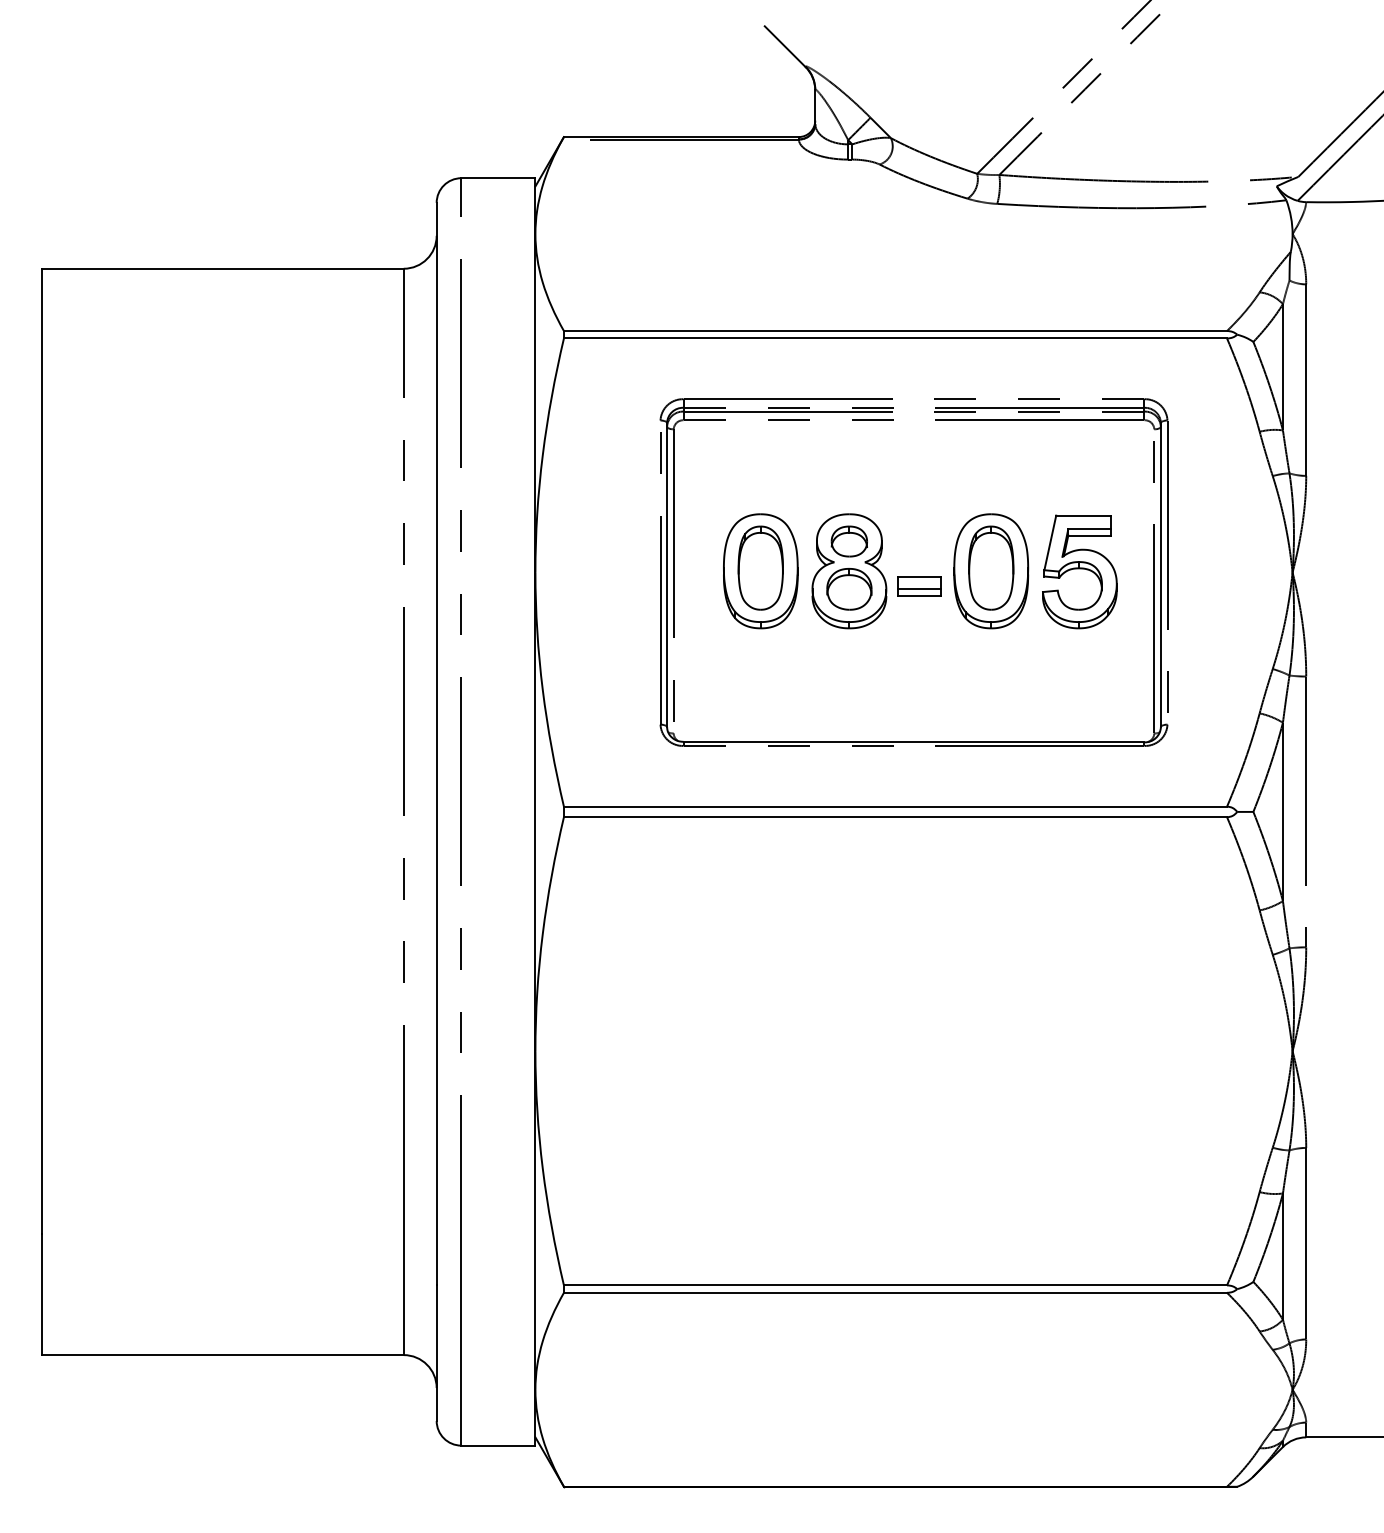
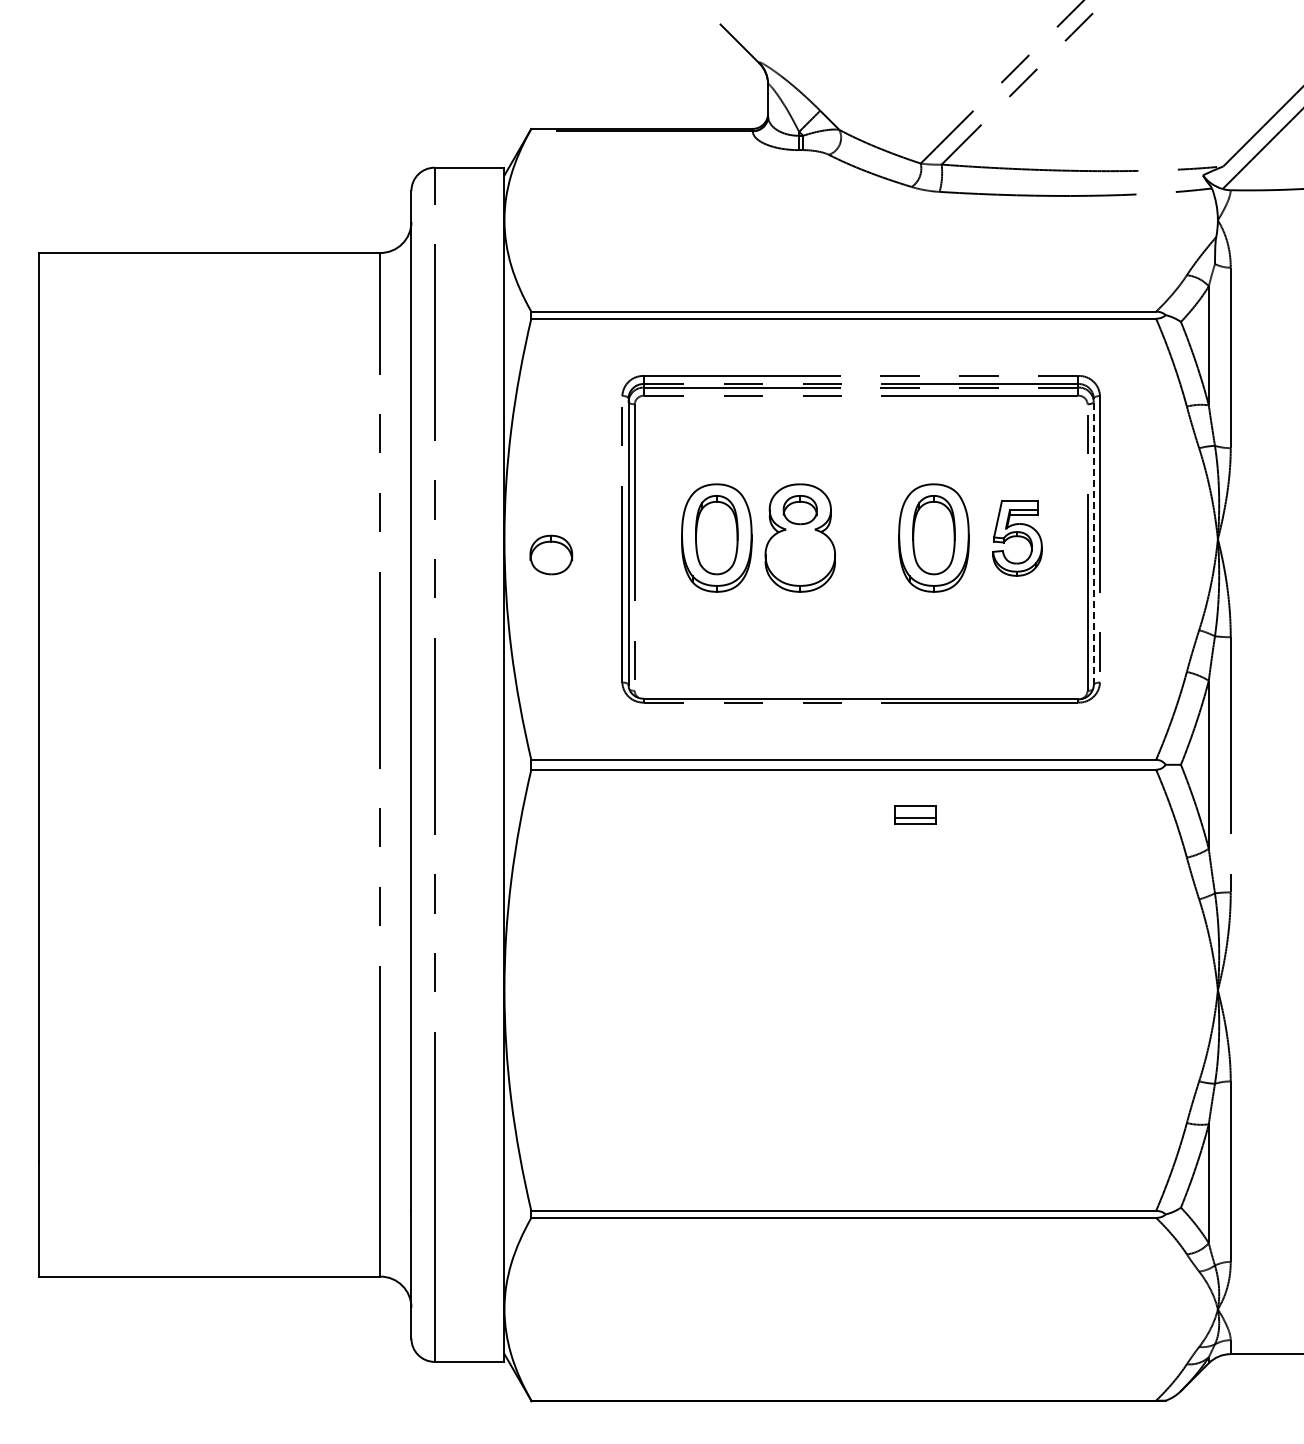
part: (1079, 571) -> (1017, 538), size x0.7
line: (1160, 574) -> (1093, 541), solid -> dashed
part: (919, 585) -> (915, 814), moved
part: (849, 588) -> (551, 554), moved

